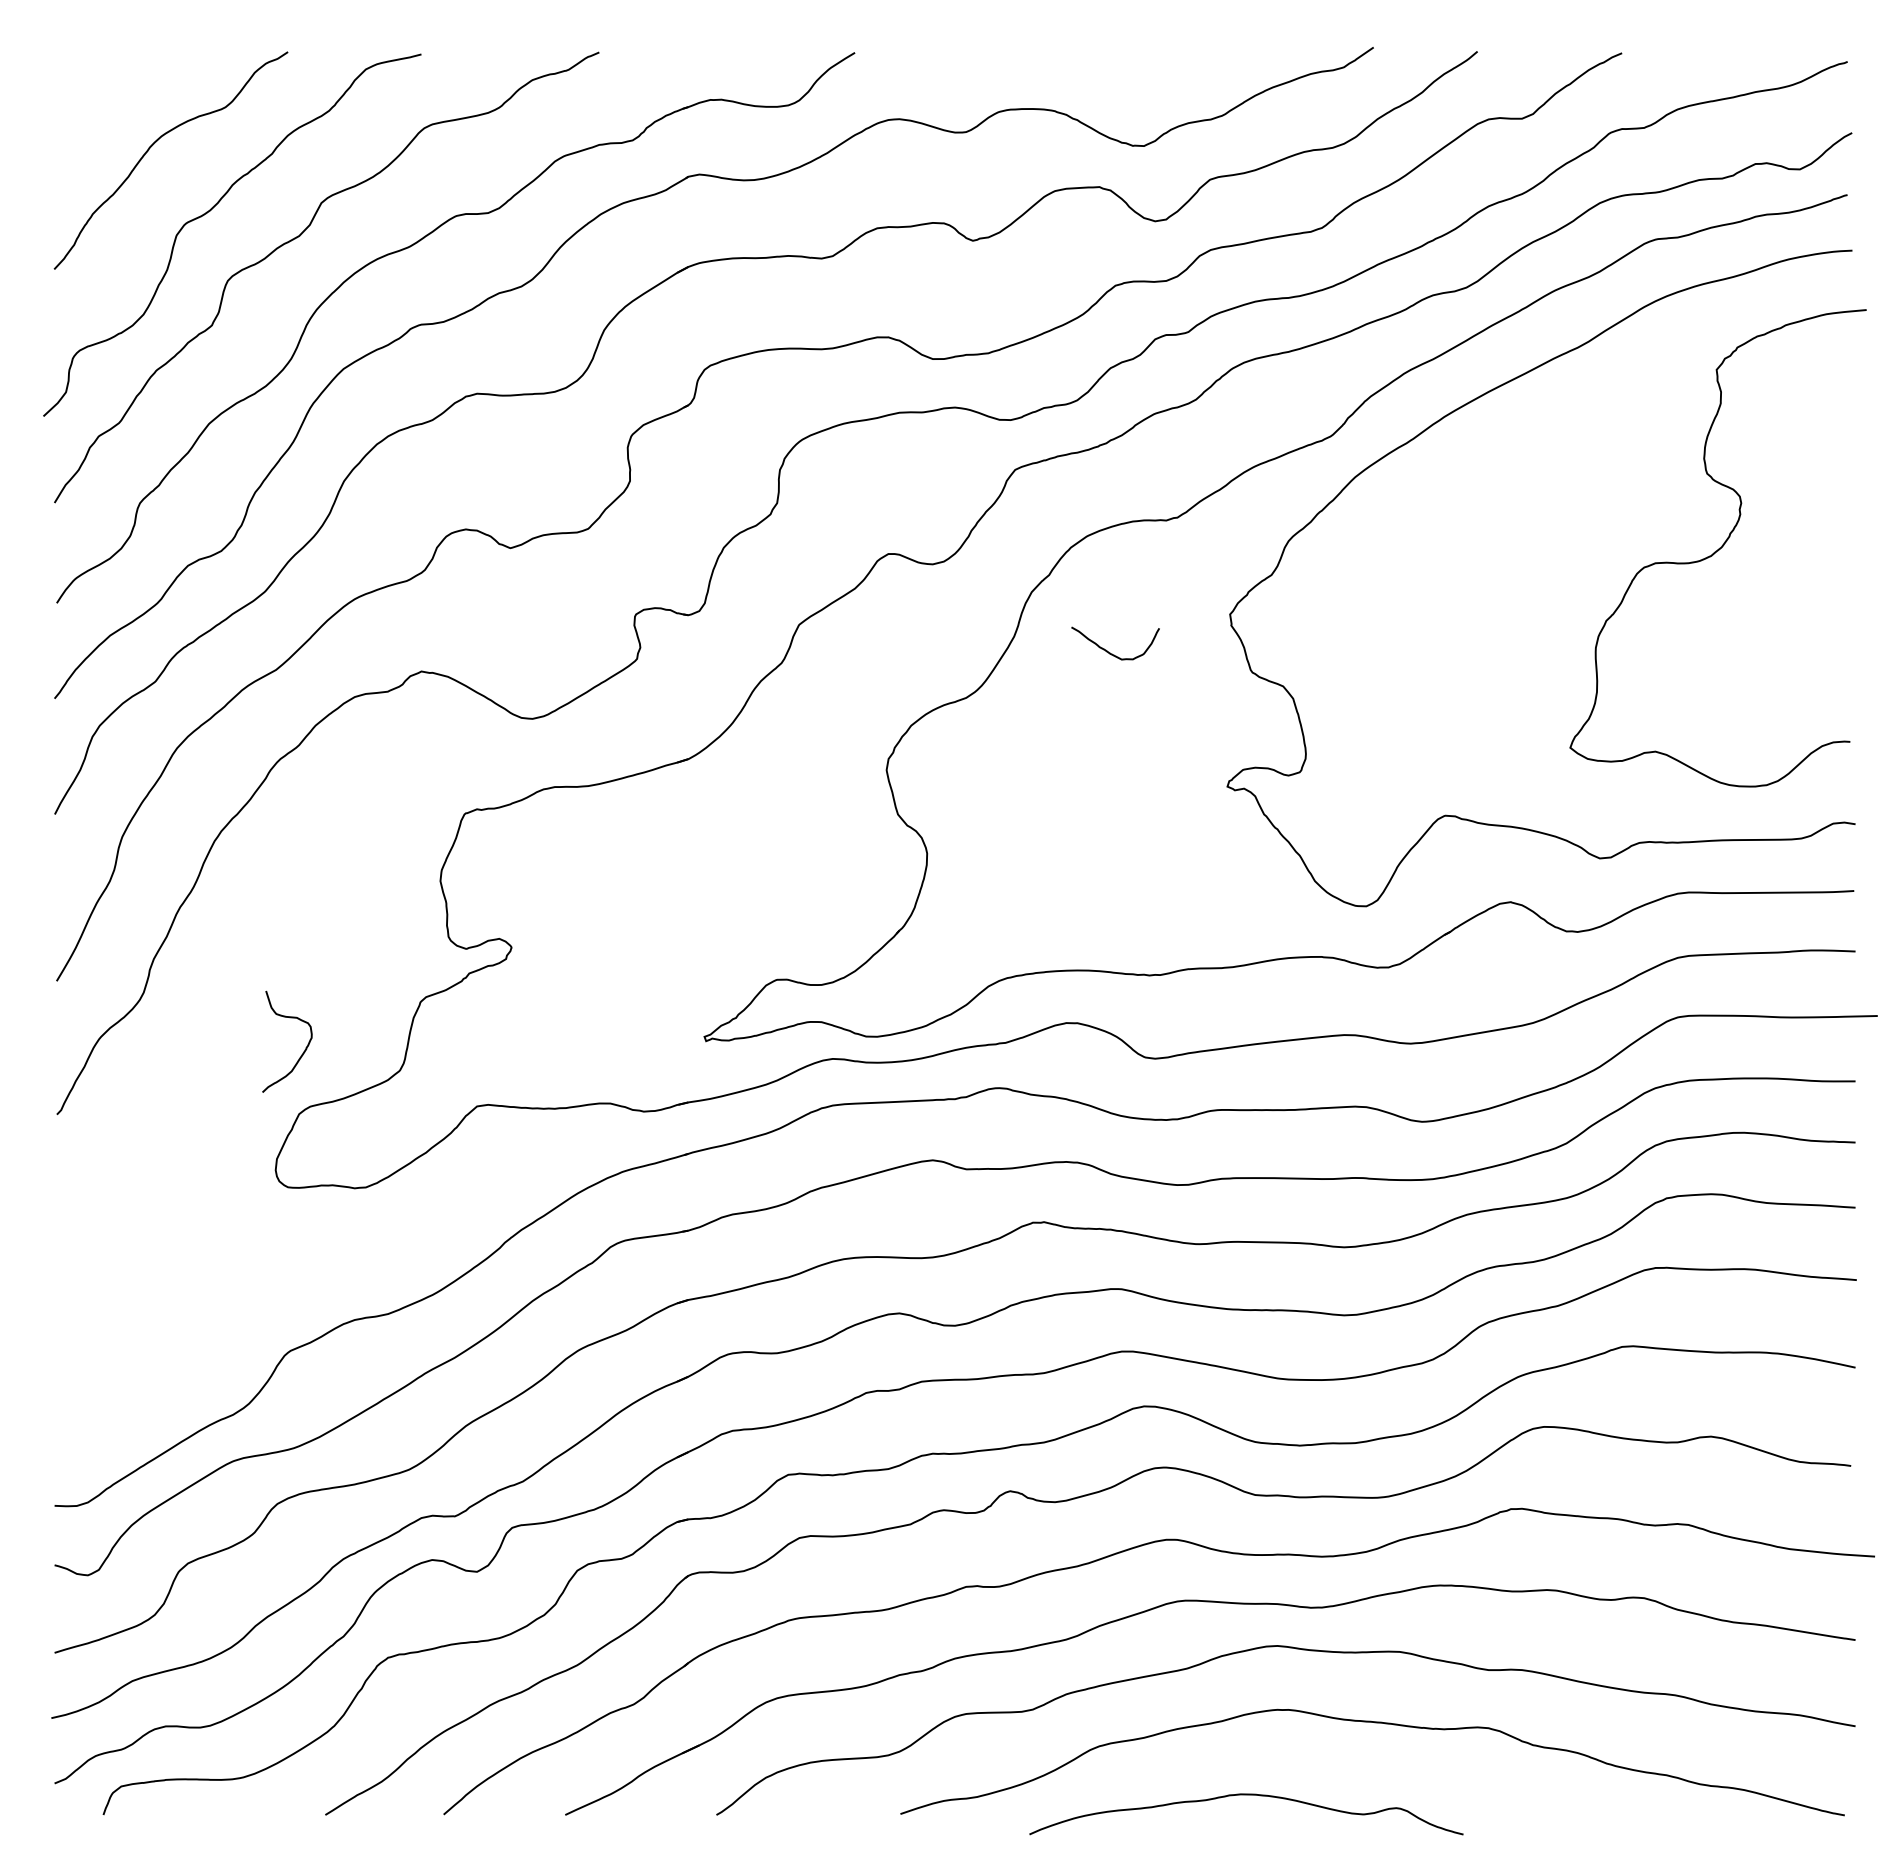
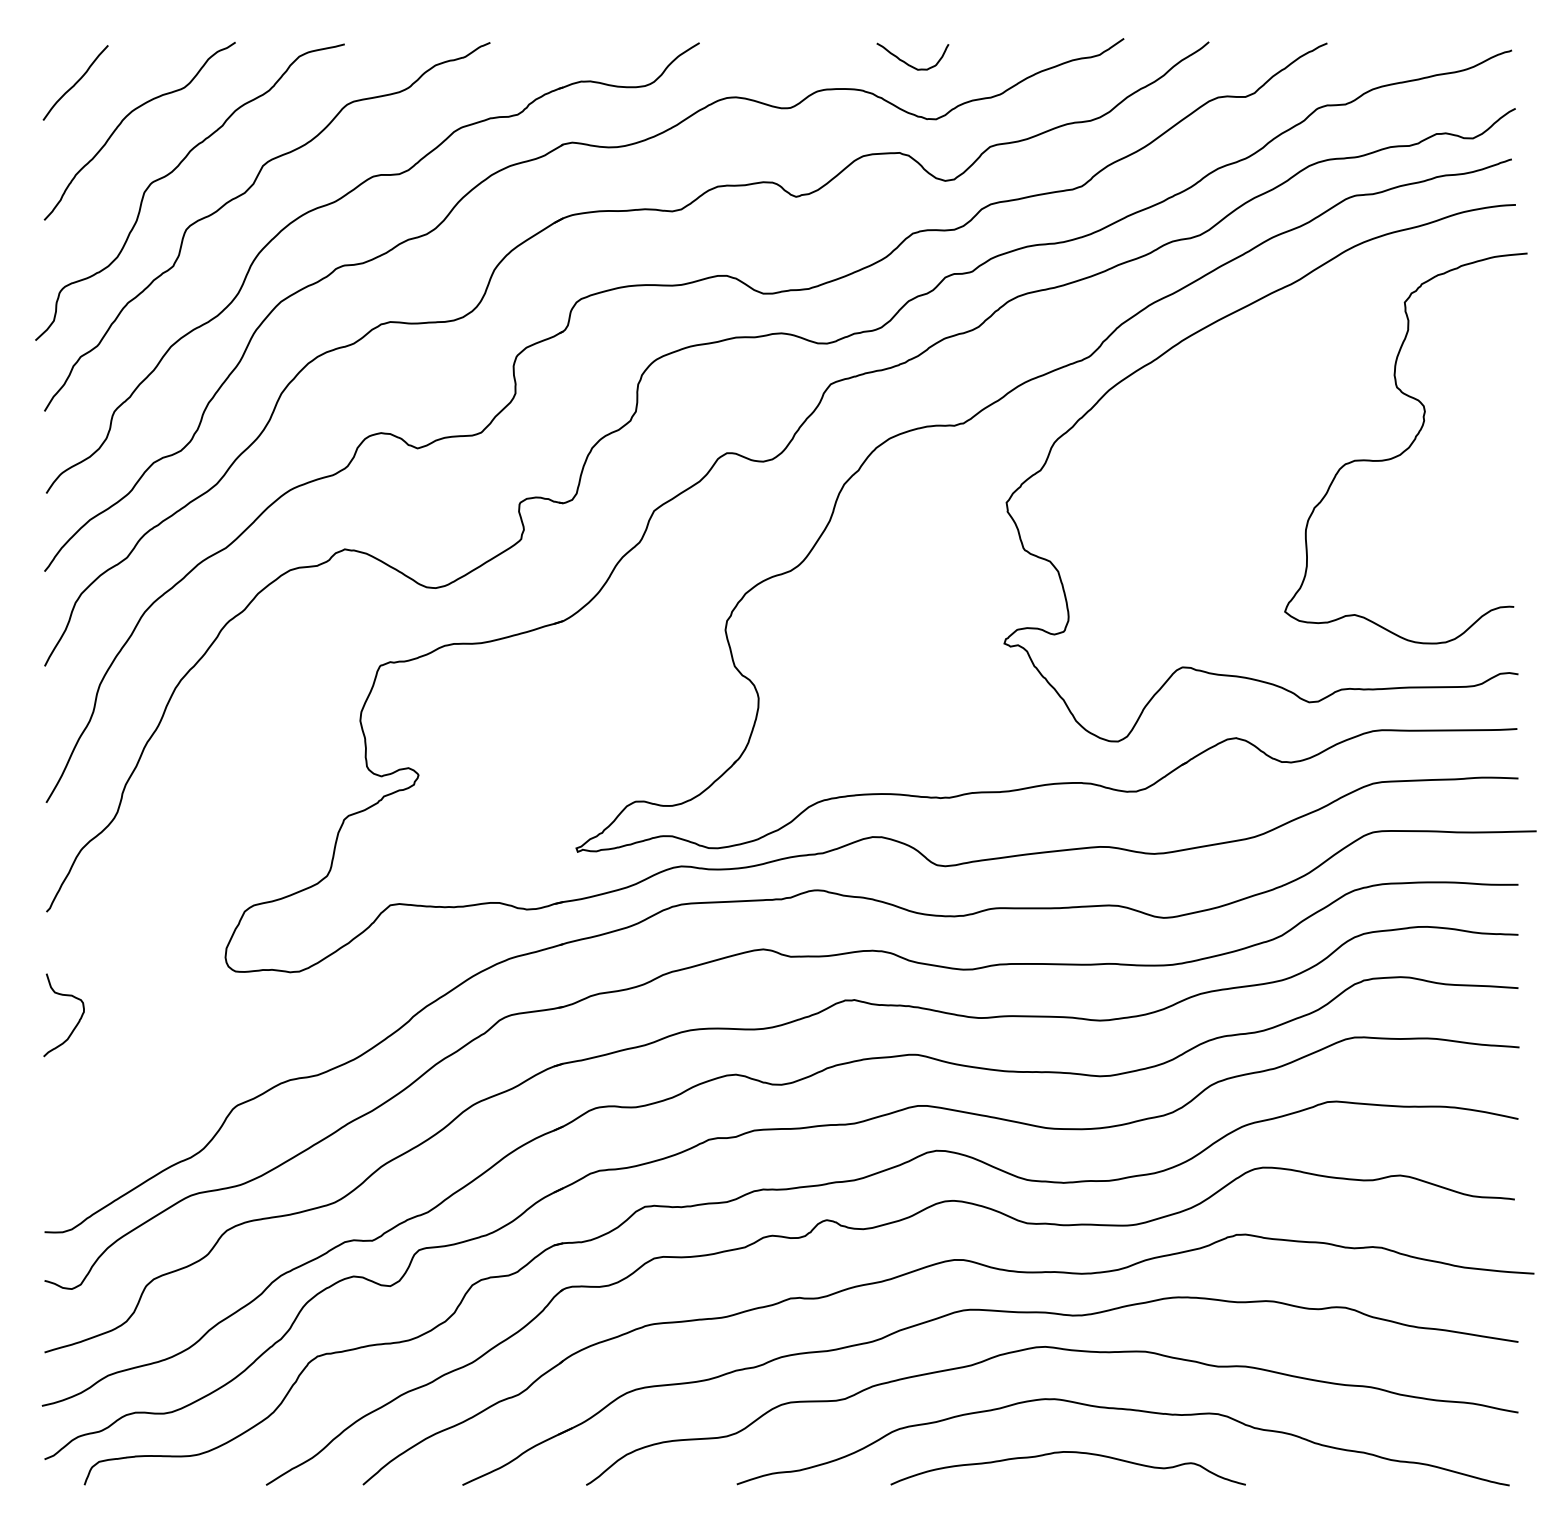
curve: (92, 101) -> (75, 82), added
curve: (1110, 652) -> (908, 64), moved
curve: (304, 1049) -> (78, 1021), moved
curve: (1246, 1795) -> (1068, 1452), moved

